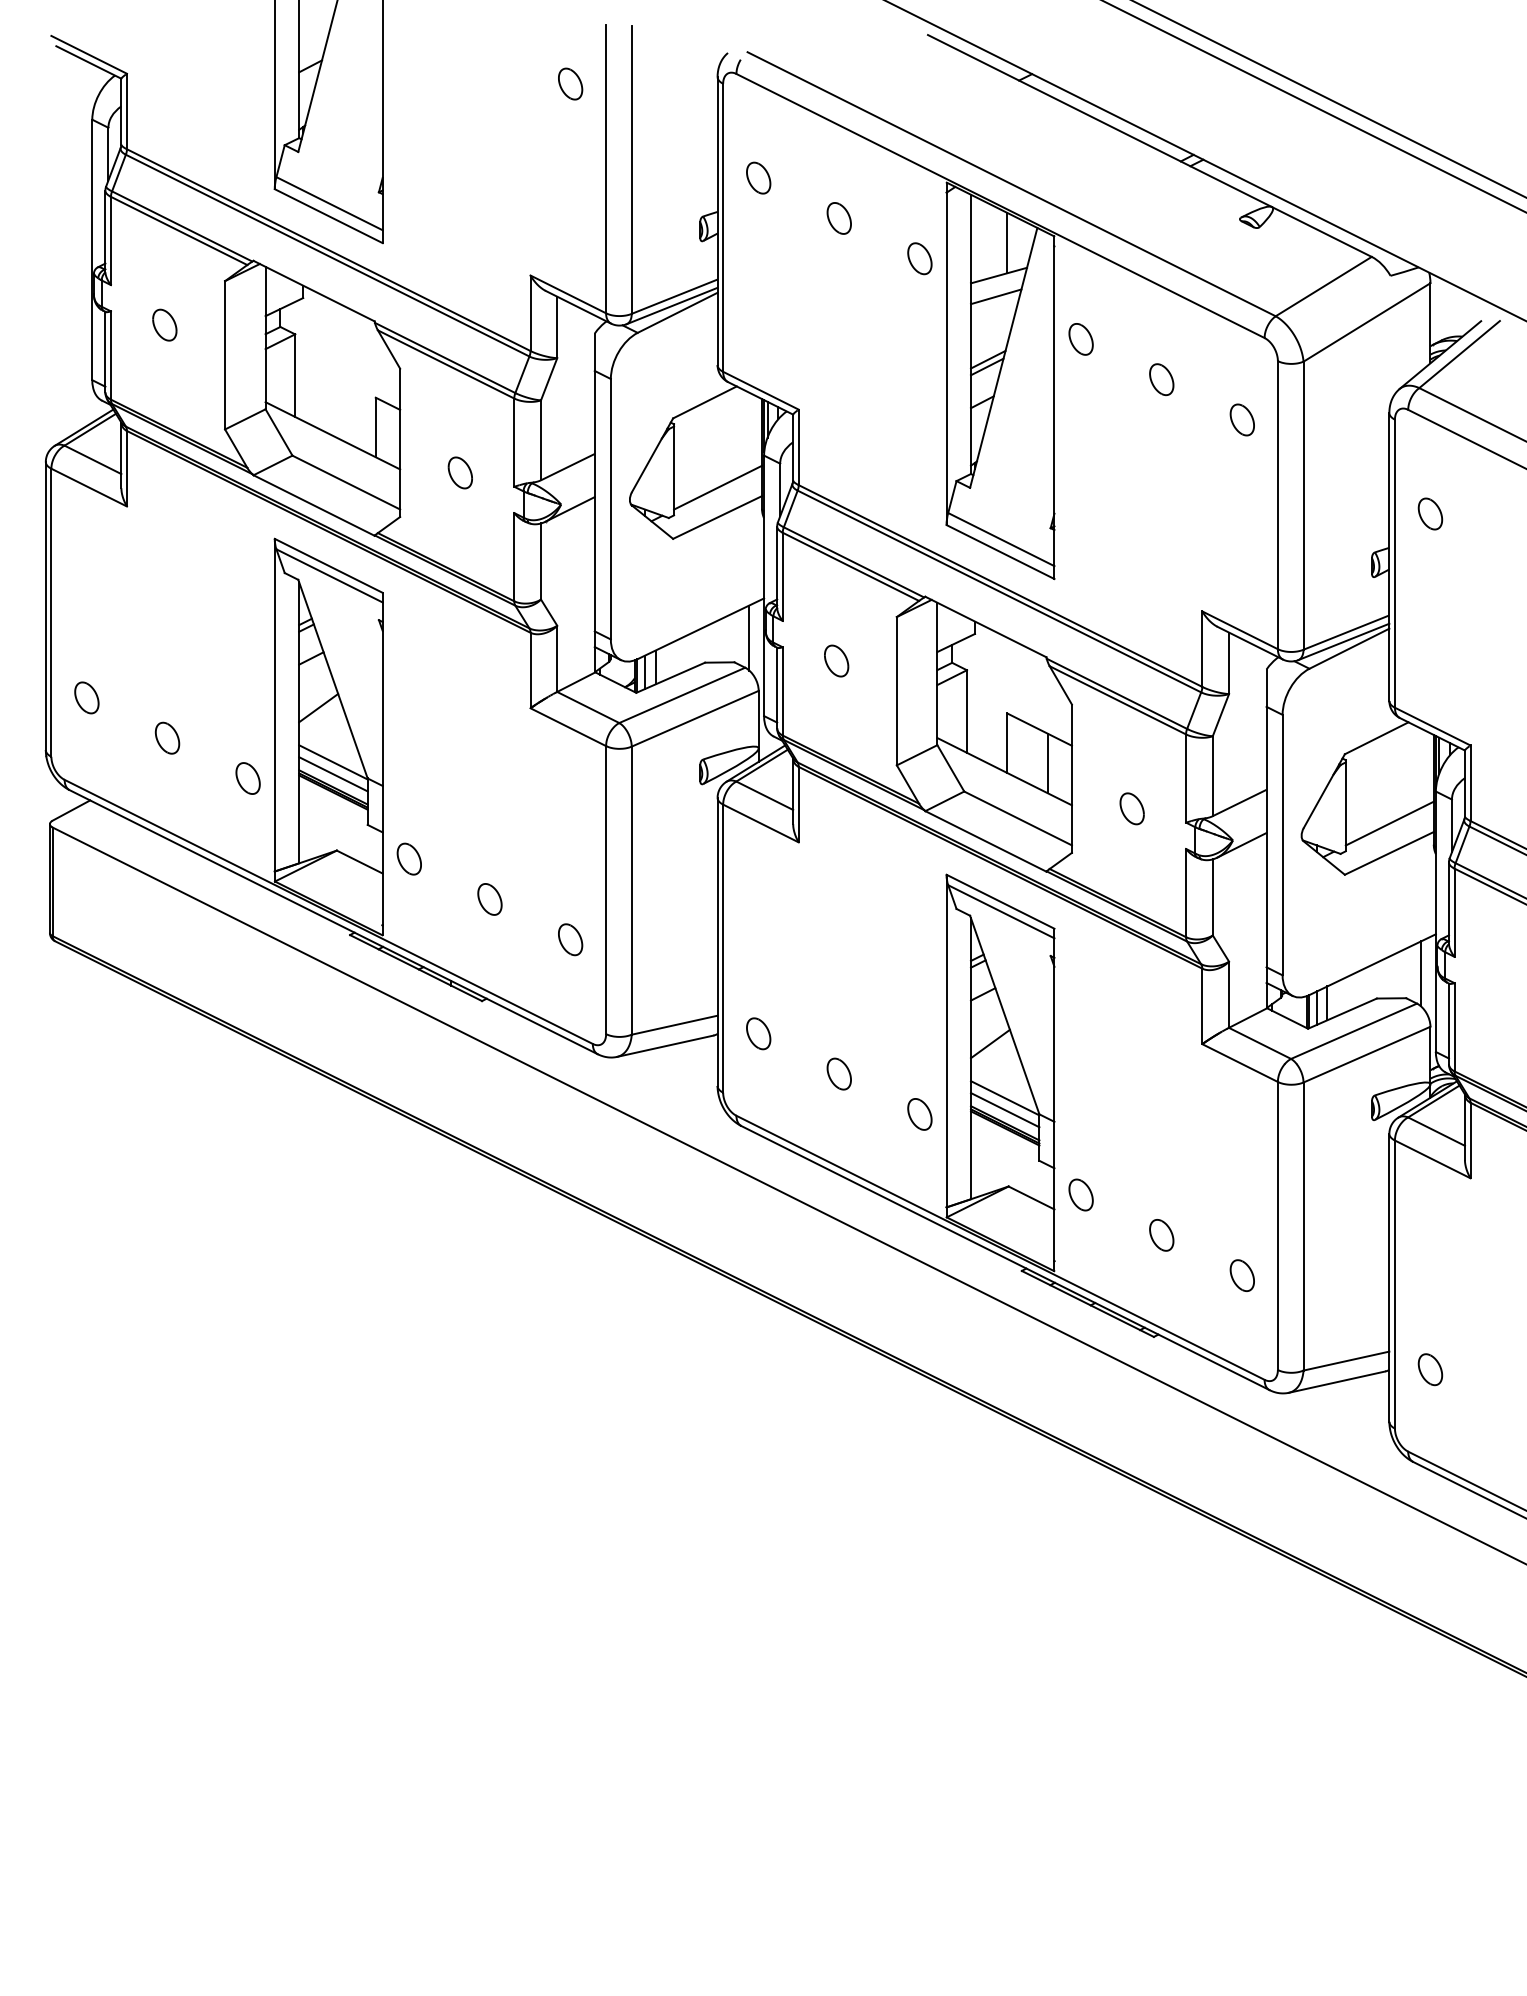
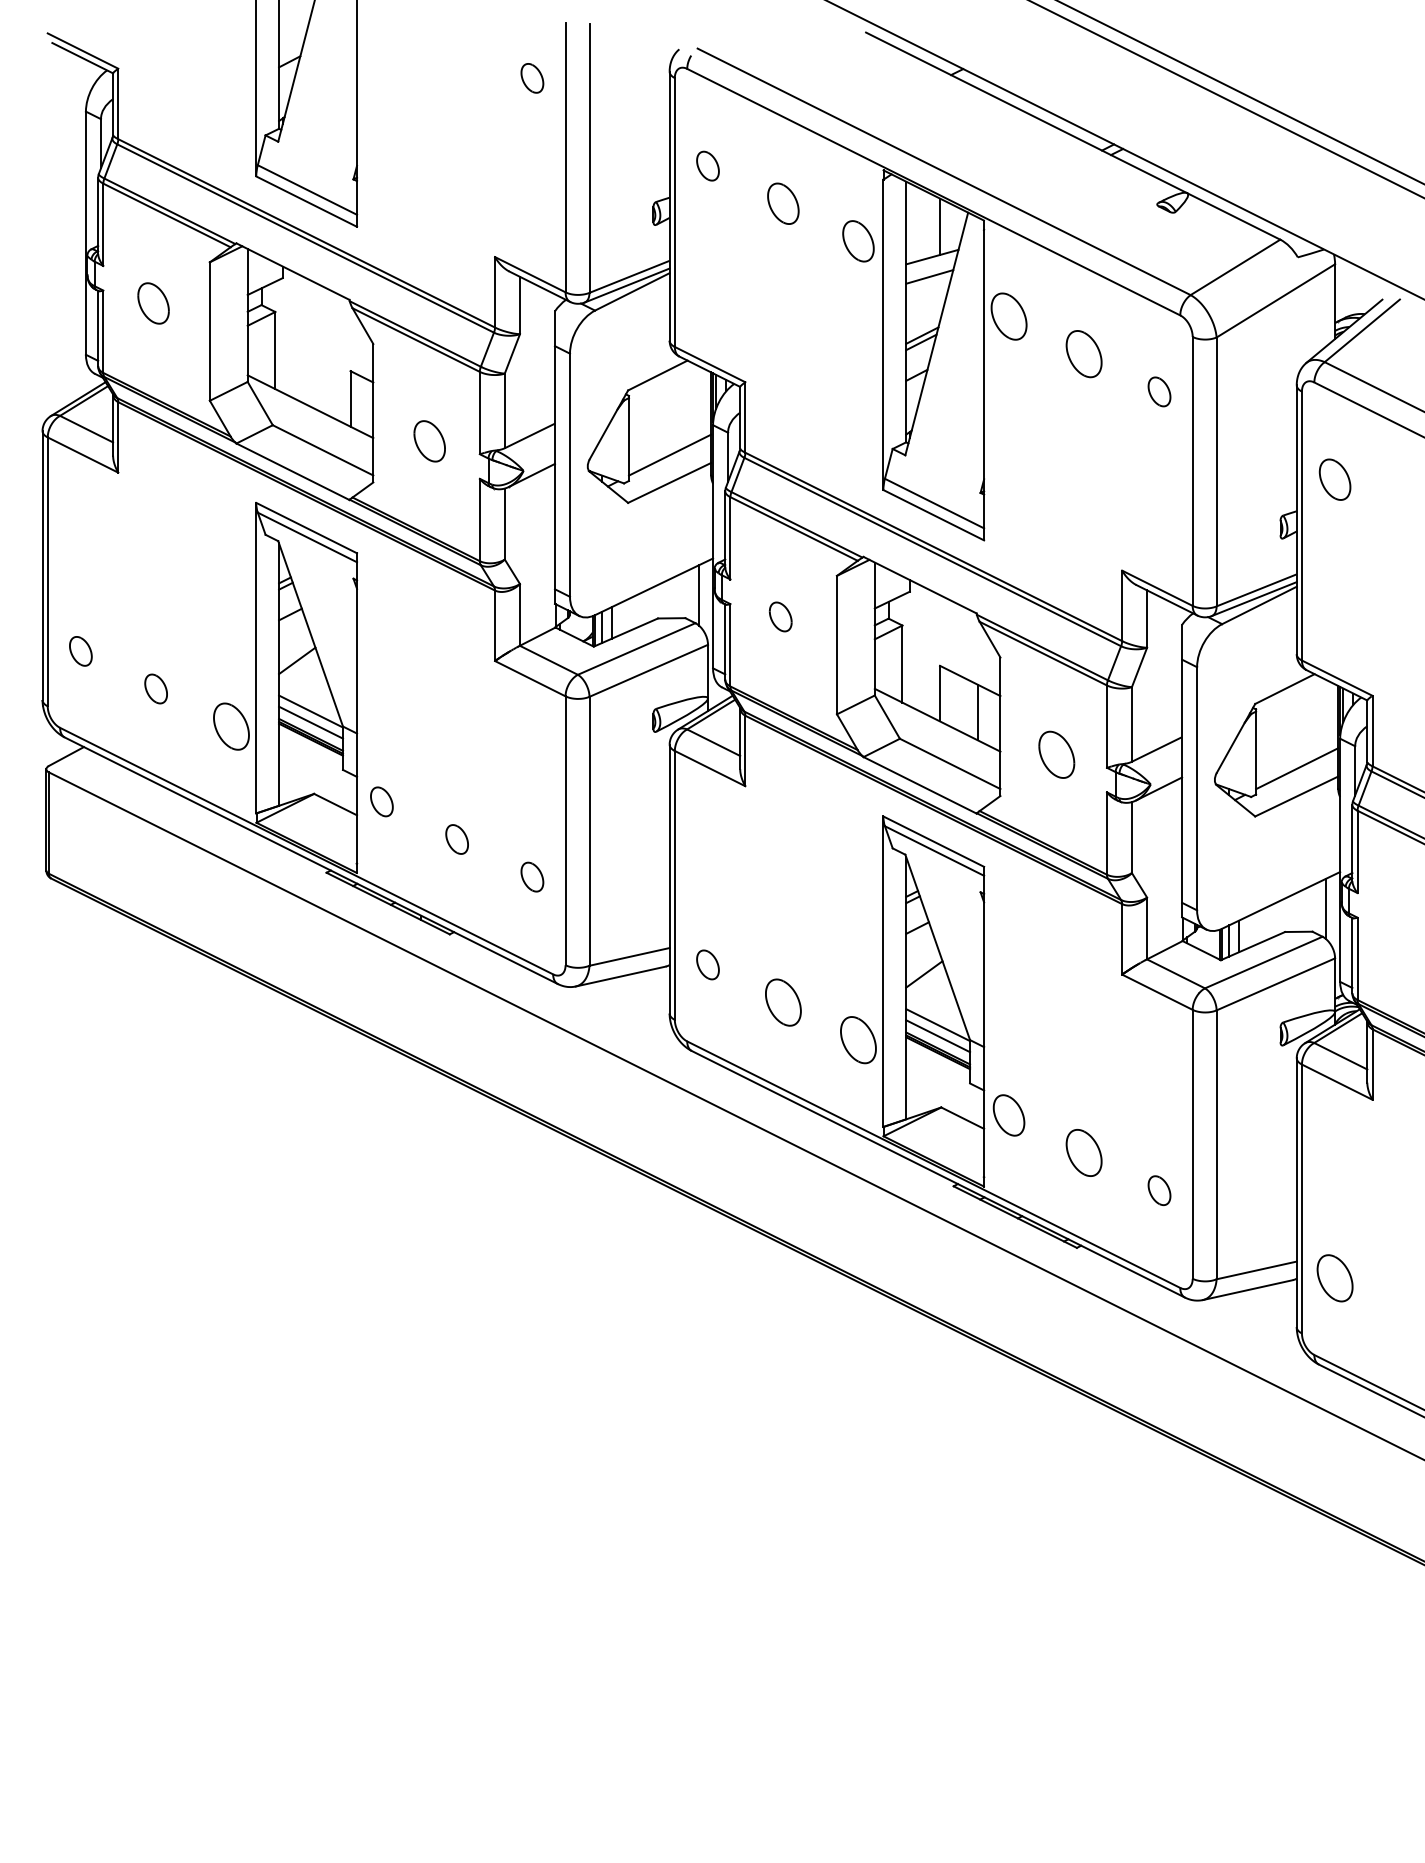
part: (838, 218) -> (782, 203), size x1.4
part: (919, 258) -> (858, 241), size x1.4
part: (164, 324) -> (153, 302), size x1.4
part: (1080, 339) -> (1008, 316), size x1.6
part: (1161, 379) -> (1084, 354), size x1.6
part: (459, 472) -> (428, 440), size x1.4
part: (1430, 513) -> (1335, 479), size x1.4
part: (247, 778) -> (230, 726), size x1.6
part: (1131, 808) -> (1056, 754), size x1.6
part: (838, 1073) -> (782, 1001), size x1.6
part: (919, 1114) -> (858, 1040), size x1.6
part: (1080, 1194) -> (1008, 1114), size x1.4
part: (1161, 1235) -> (1084, 1153), size x1.6
part: (1430, 1369) -> (1335, 1278), size x1.6

